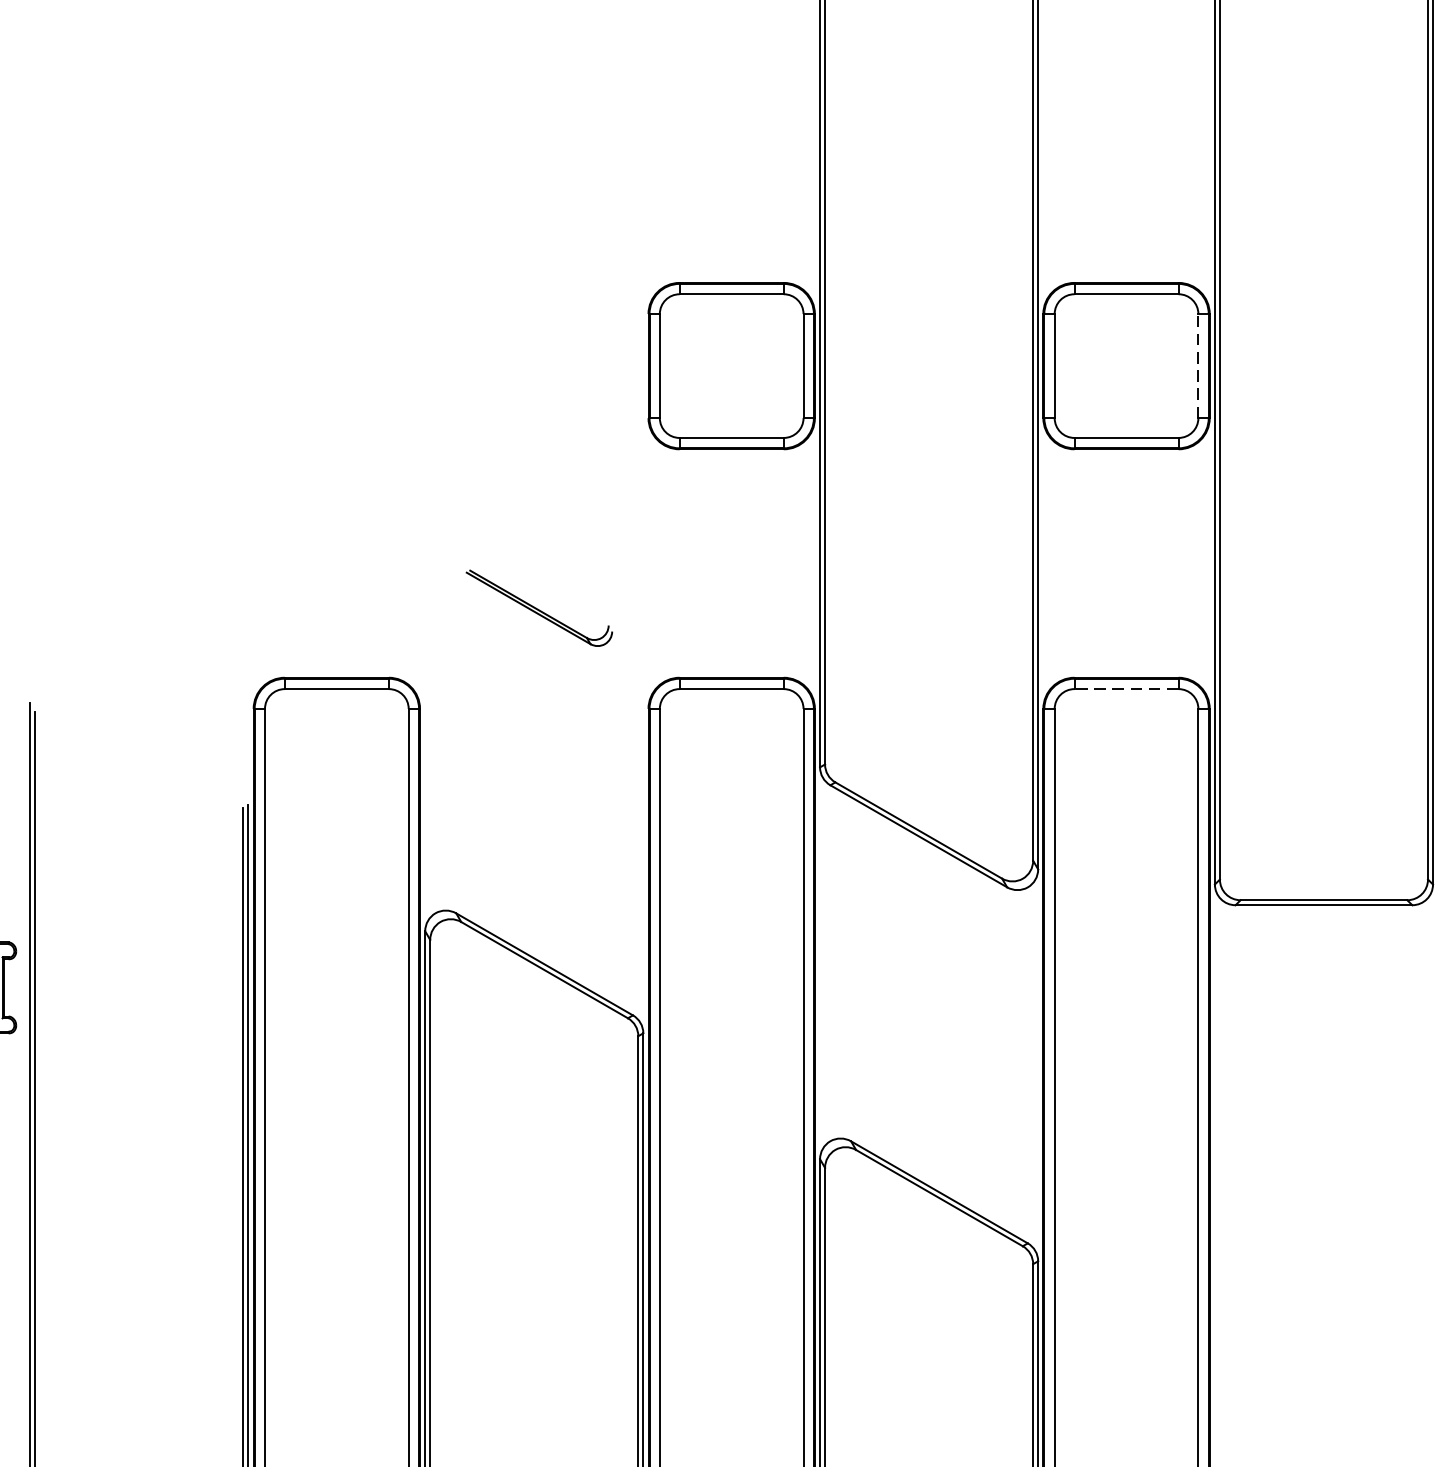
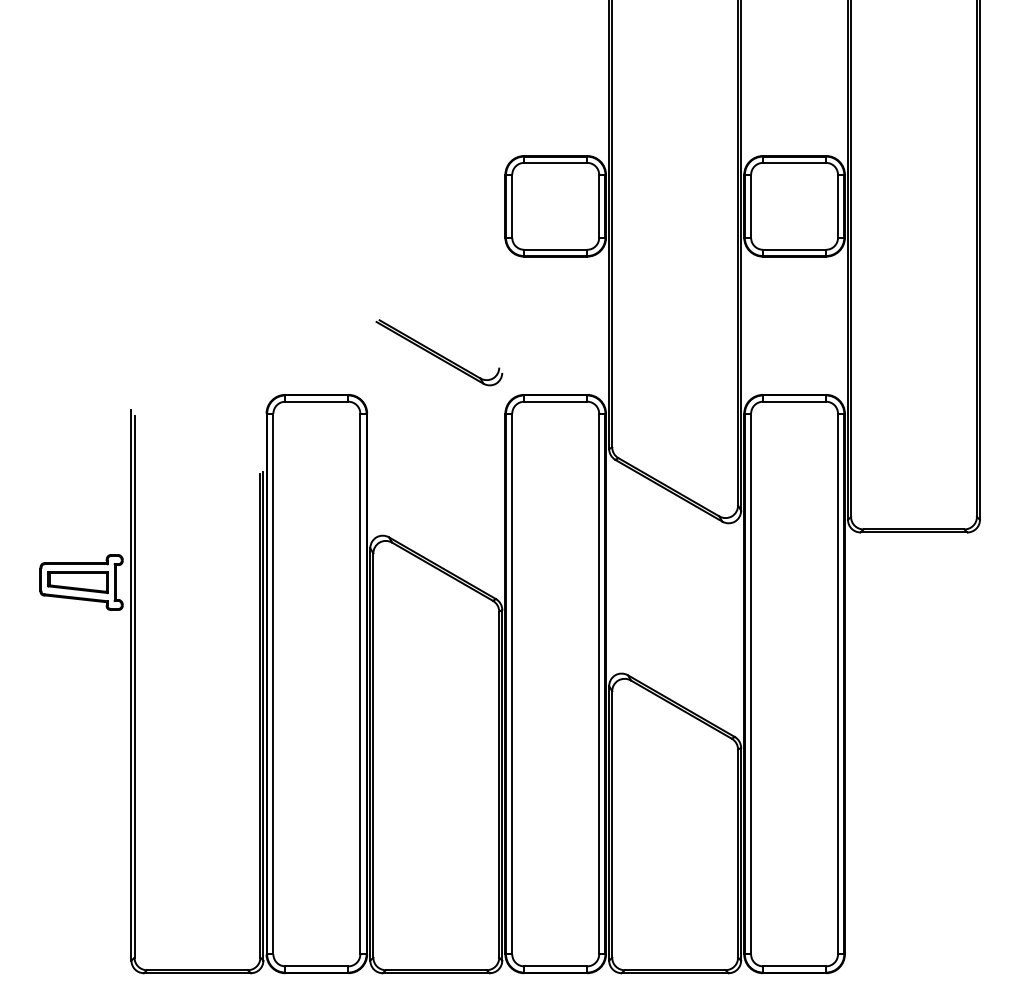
line: (1199, 364) -> (838, 205), dashed -> solid
part: (539, 607) -> (439, 352), size x1.43
line: (1126, 688) -> (794, 401), dashed -> solid

